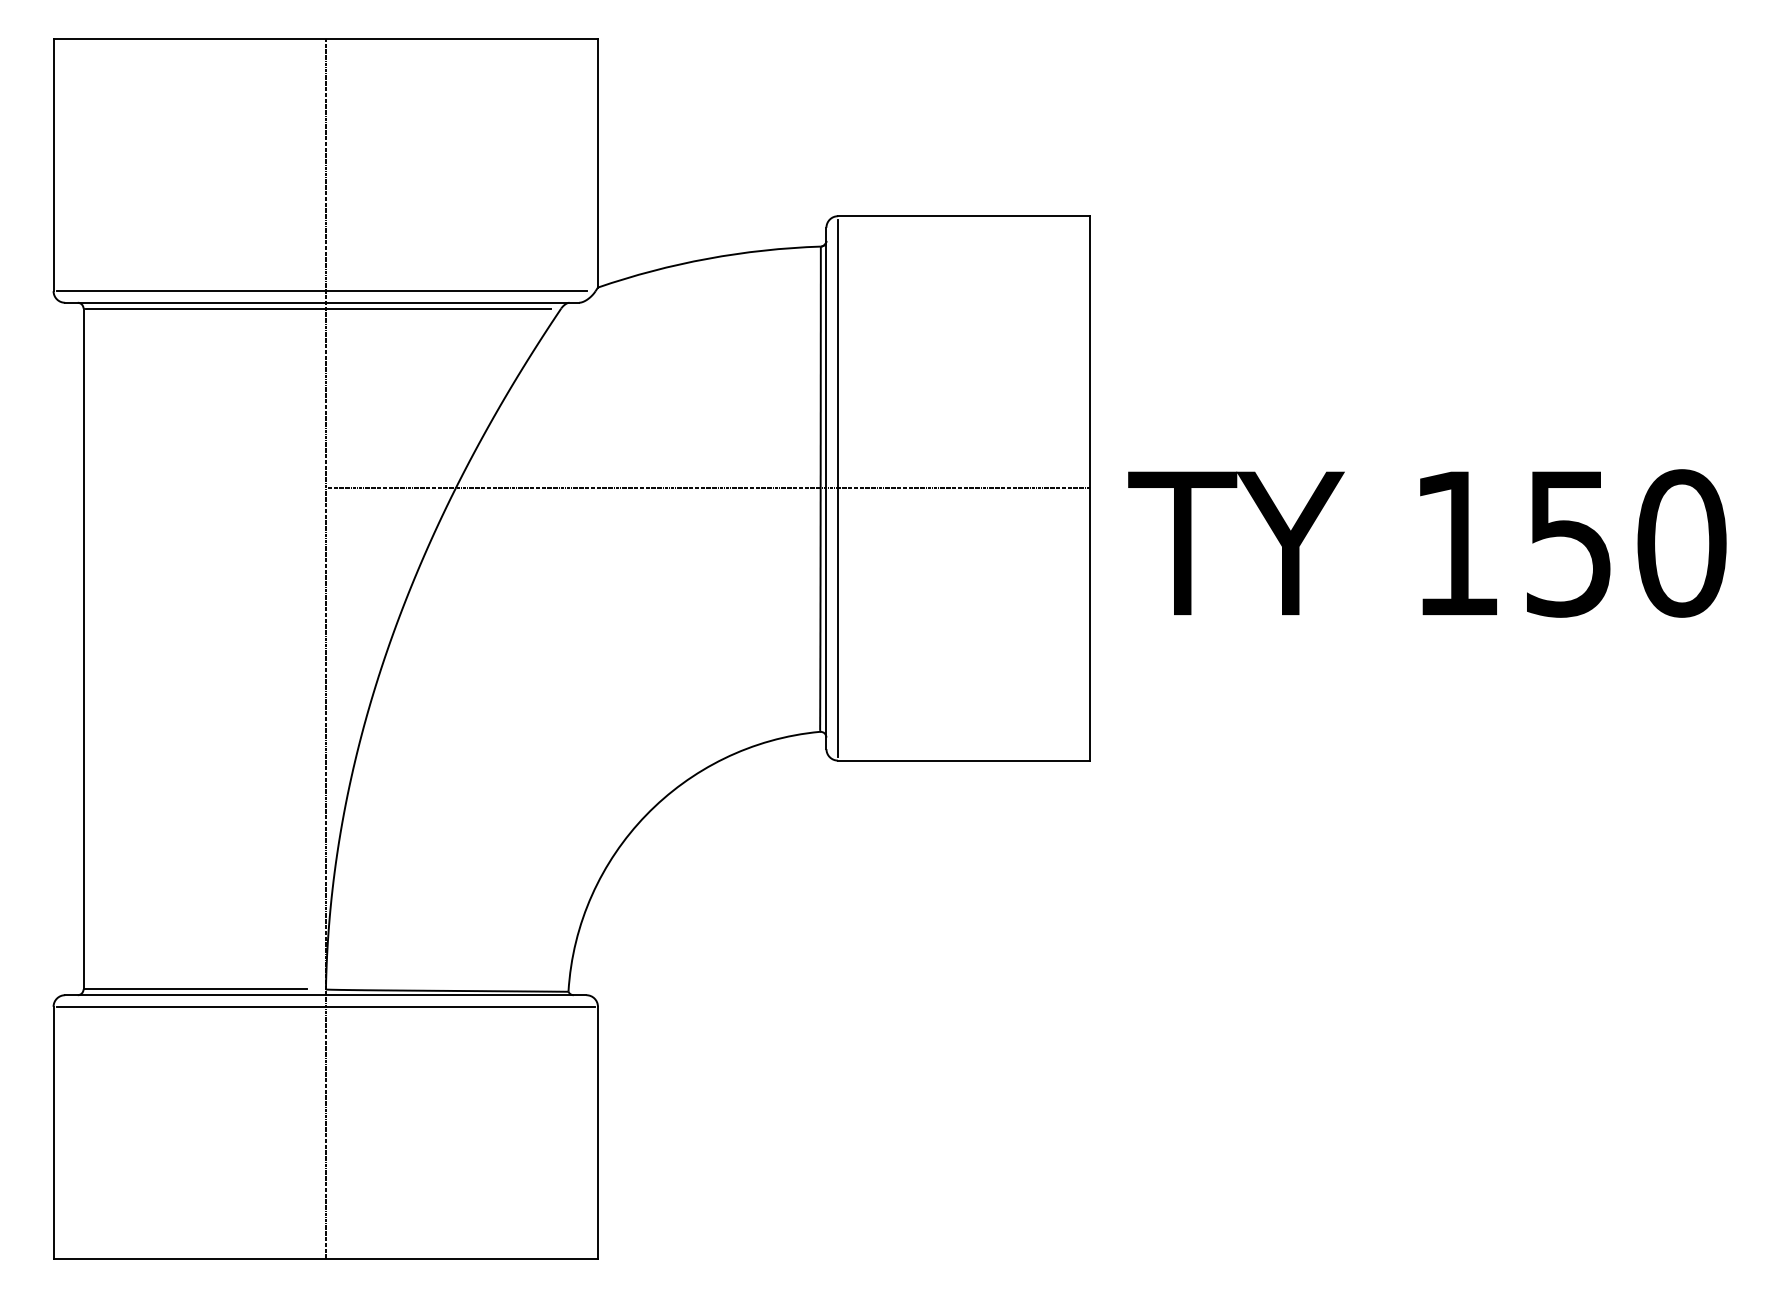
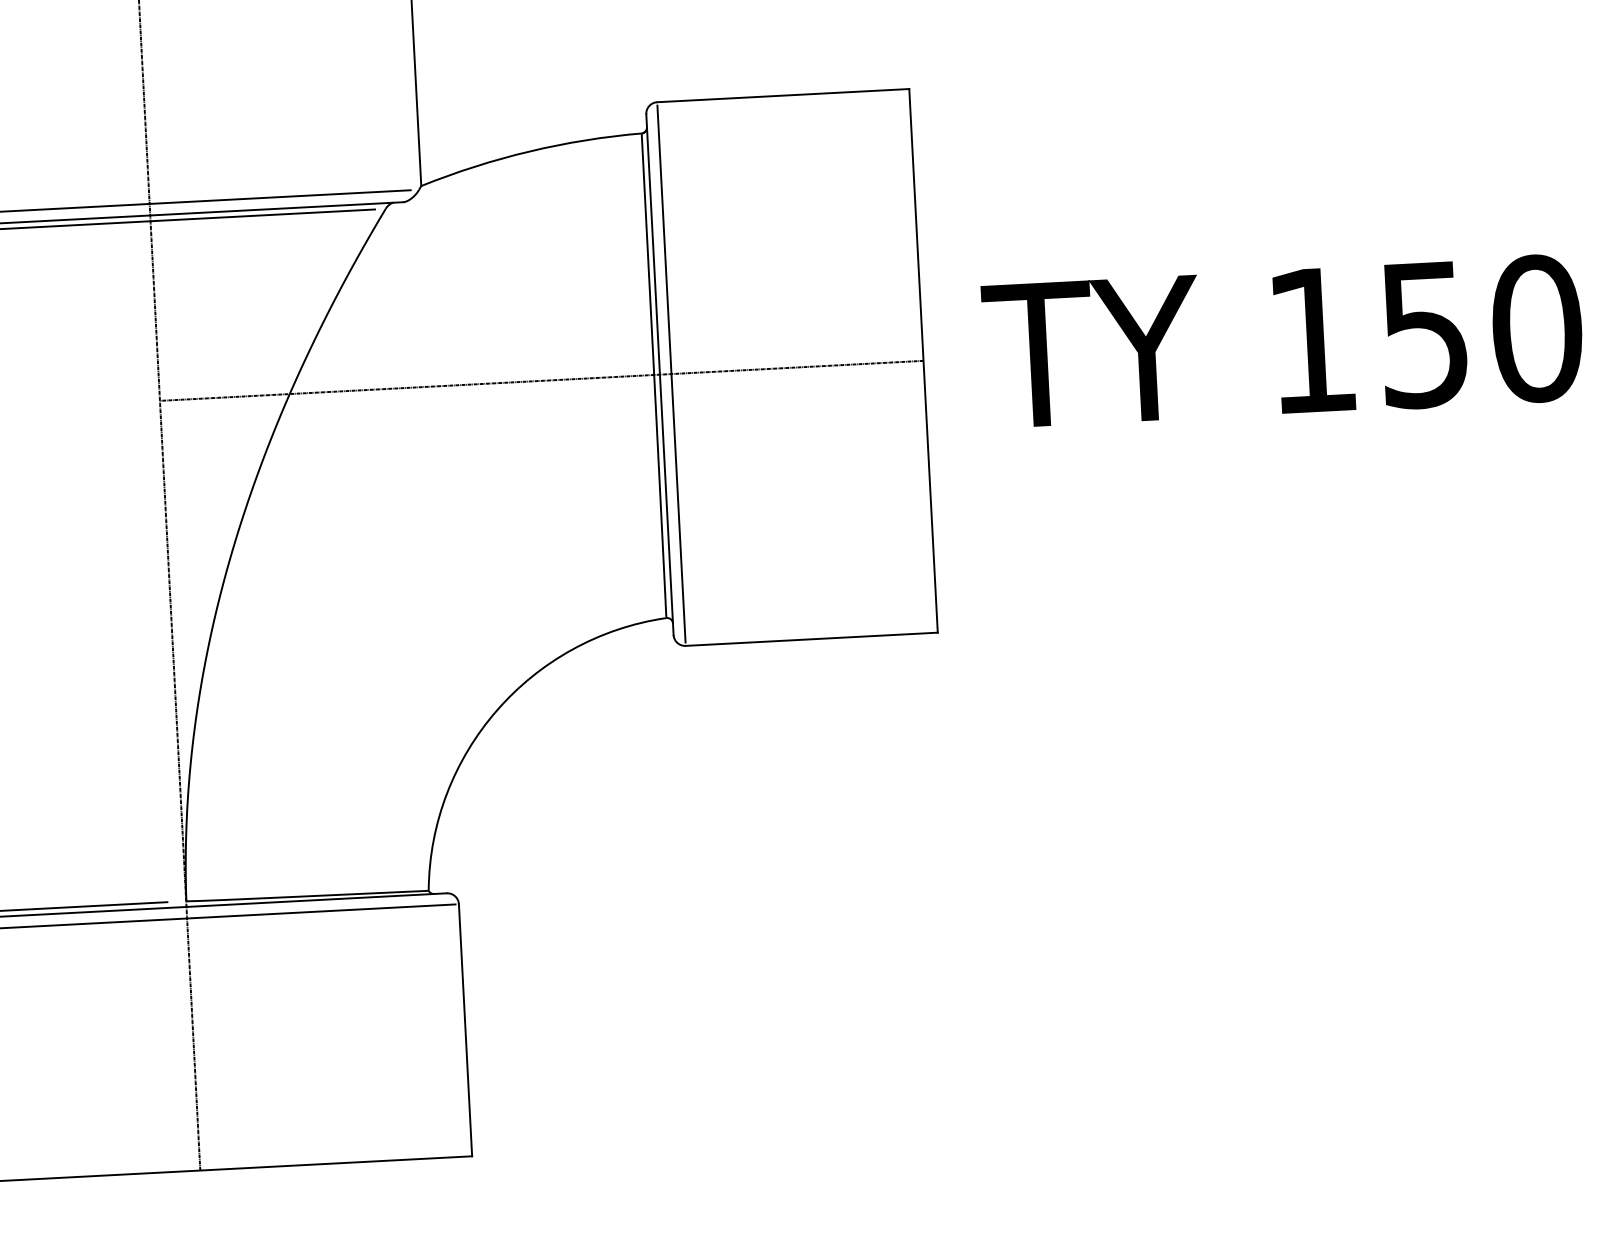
text: (1427, 543) -> (1283, 342), moved

